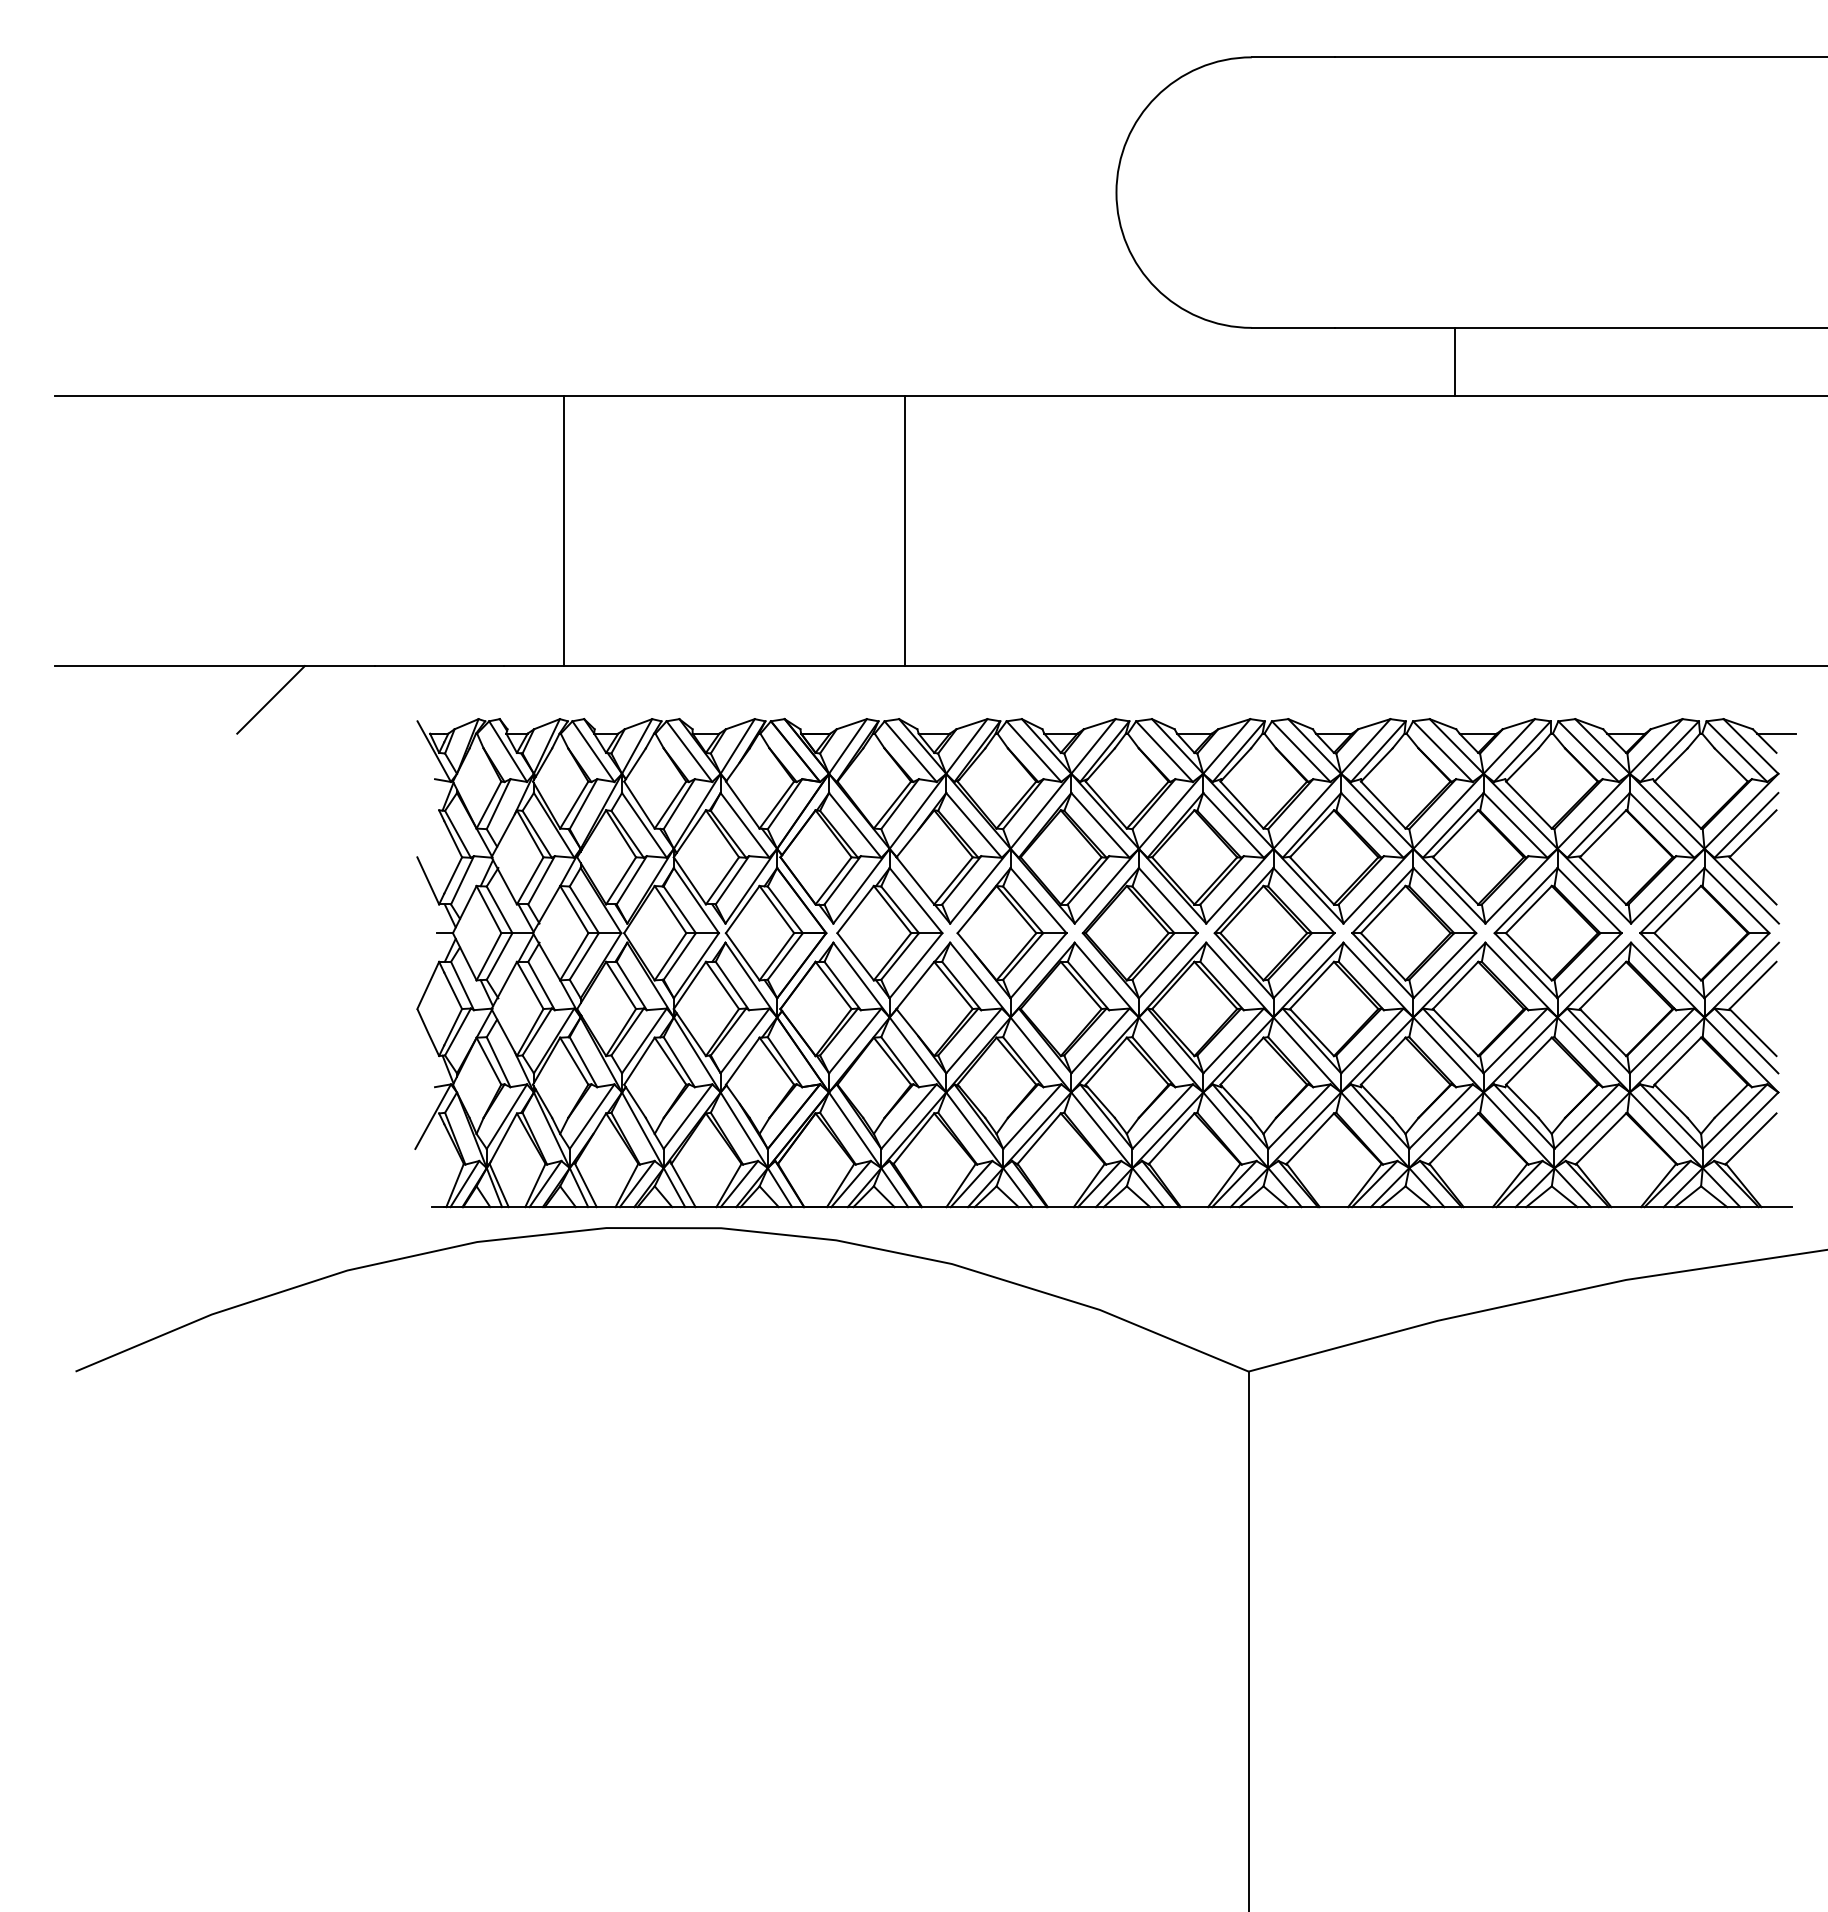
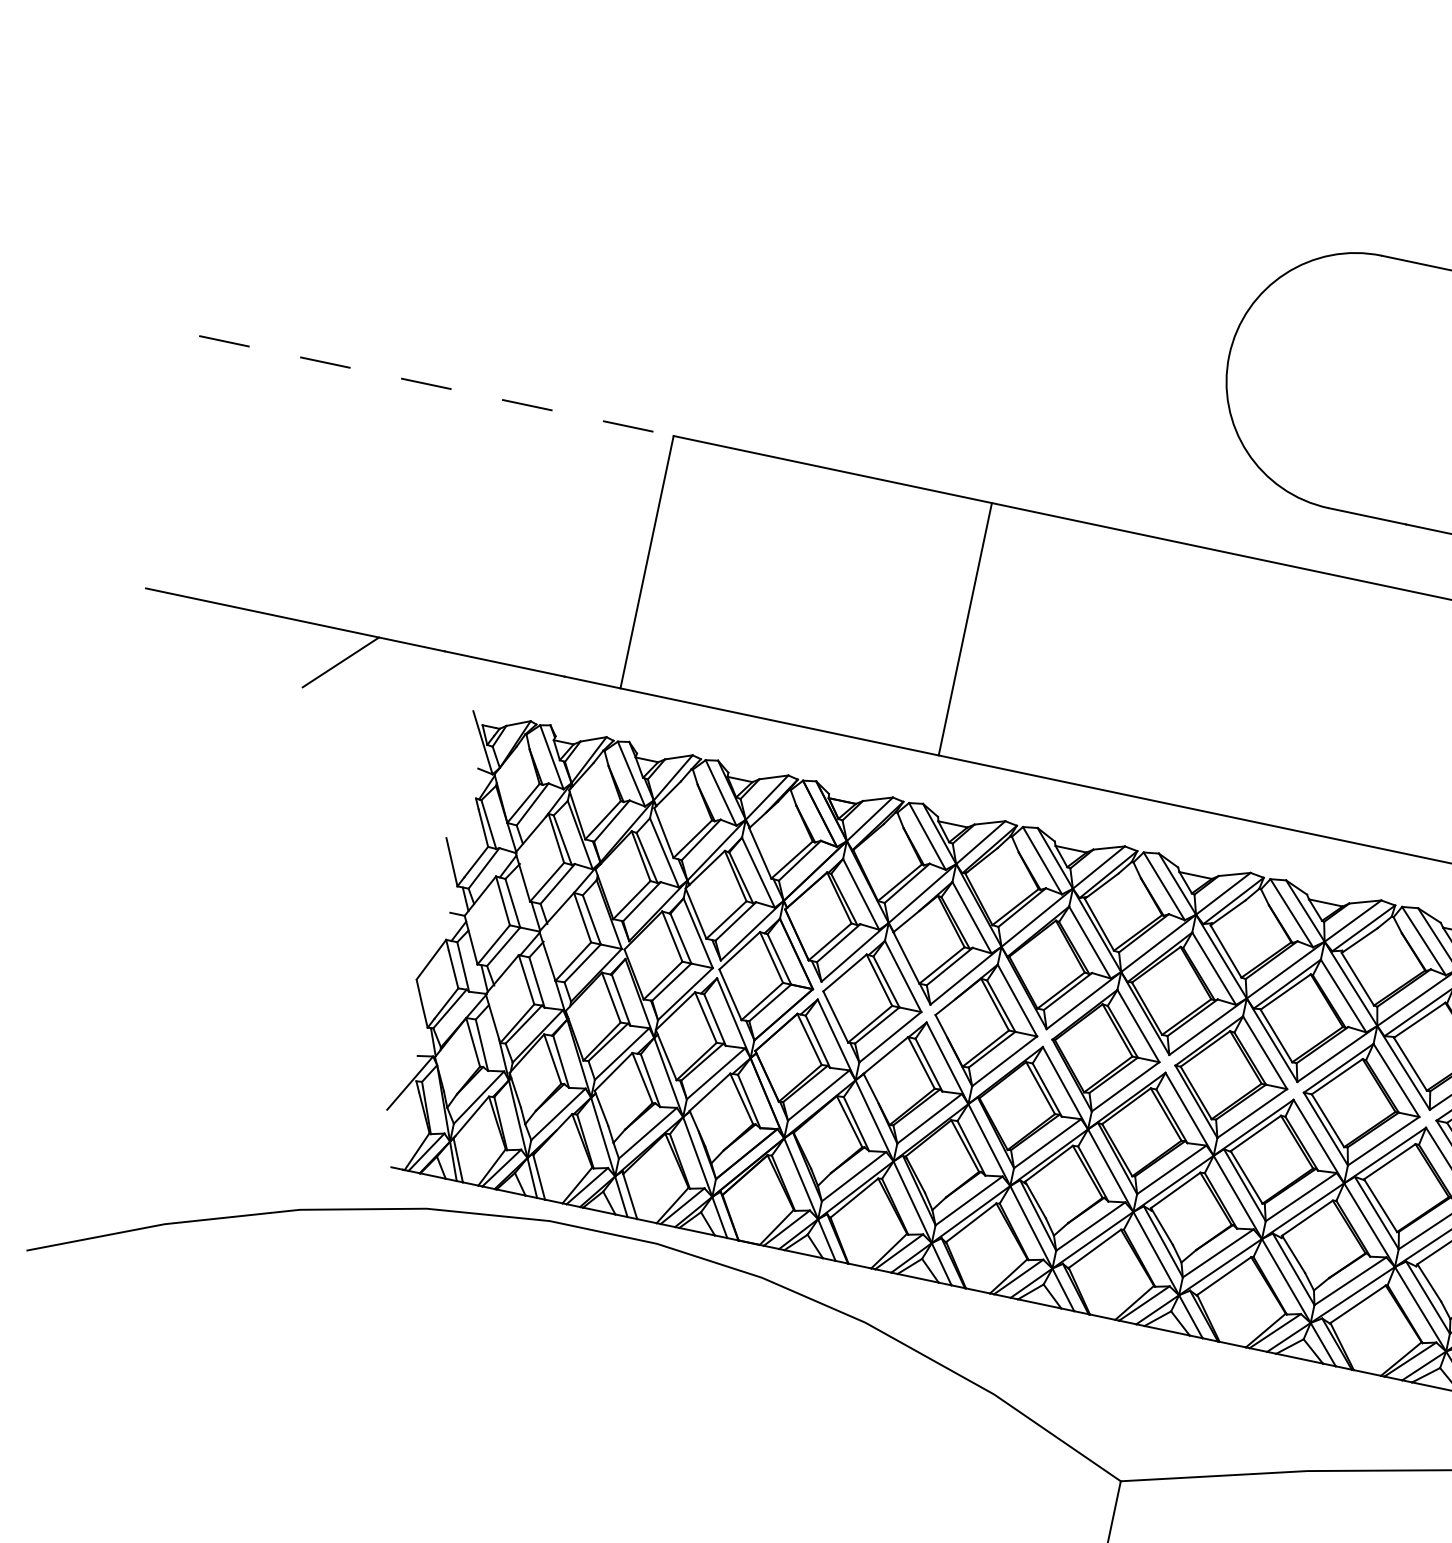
line: (309, 395) -> (436, 386), solid -> dashed

